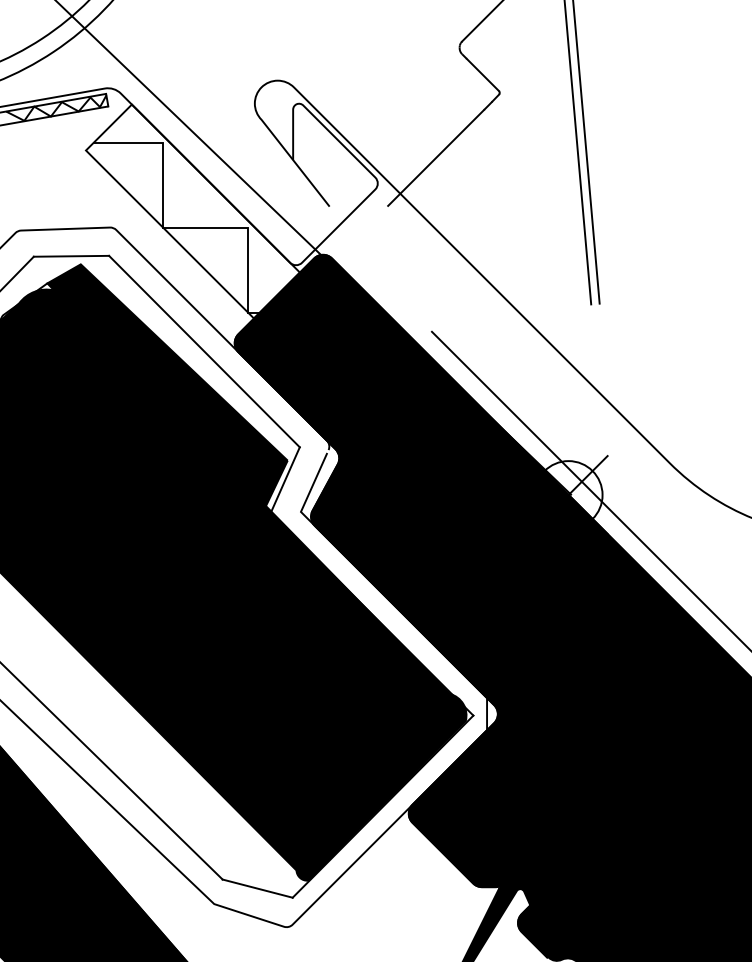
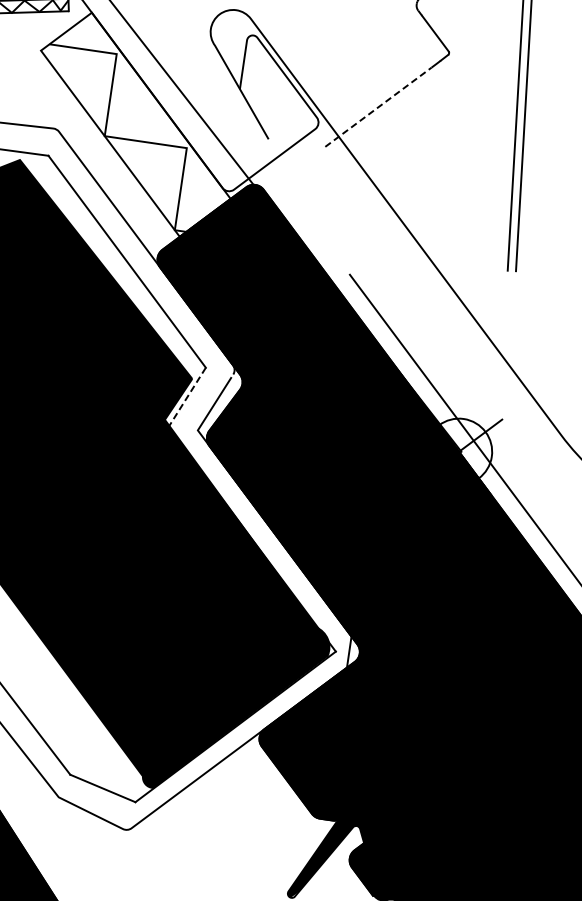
line: (436, 157) -> (378, 106), solid -> dashed
line: (285, 480) -> (187, 397), solid -> dashed

